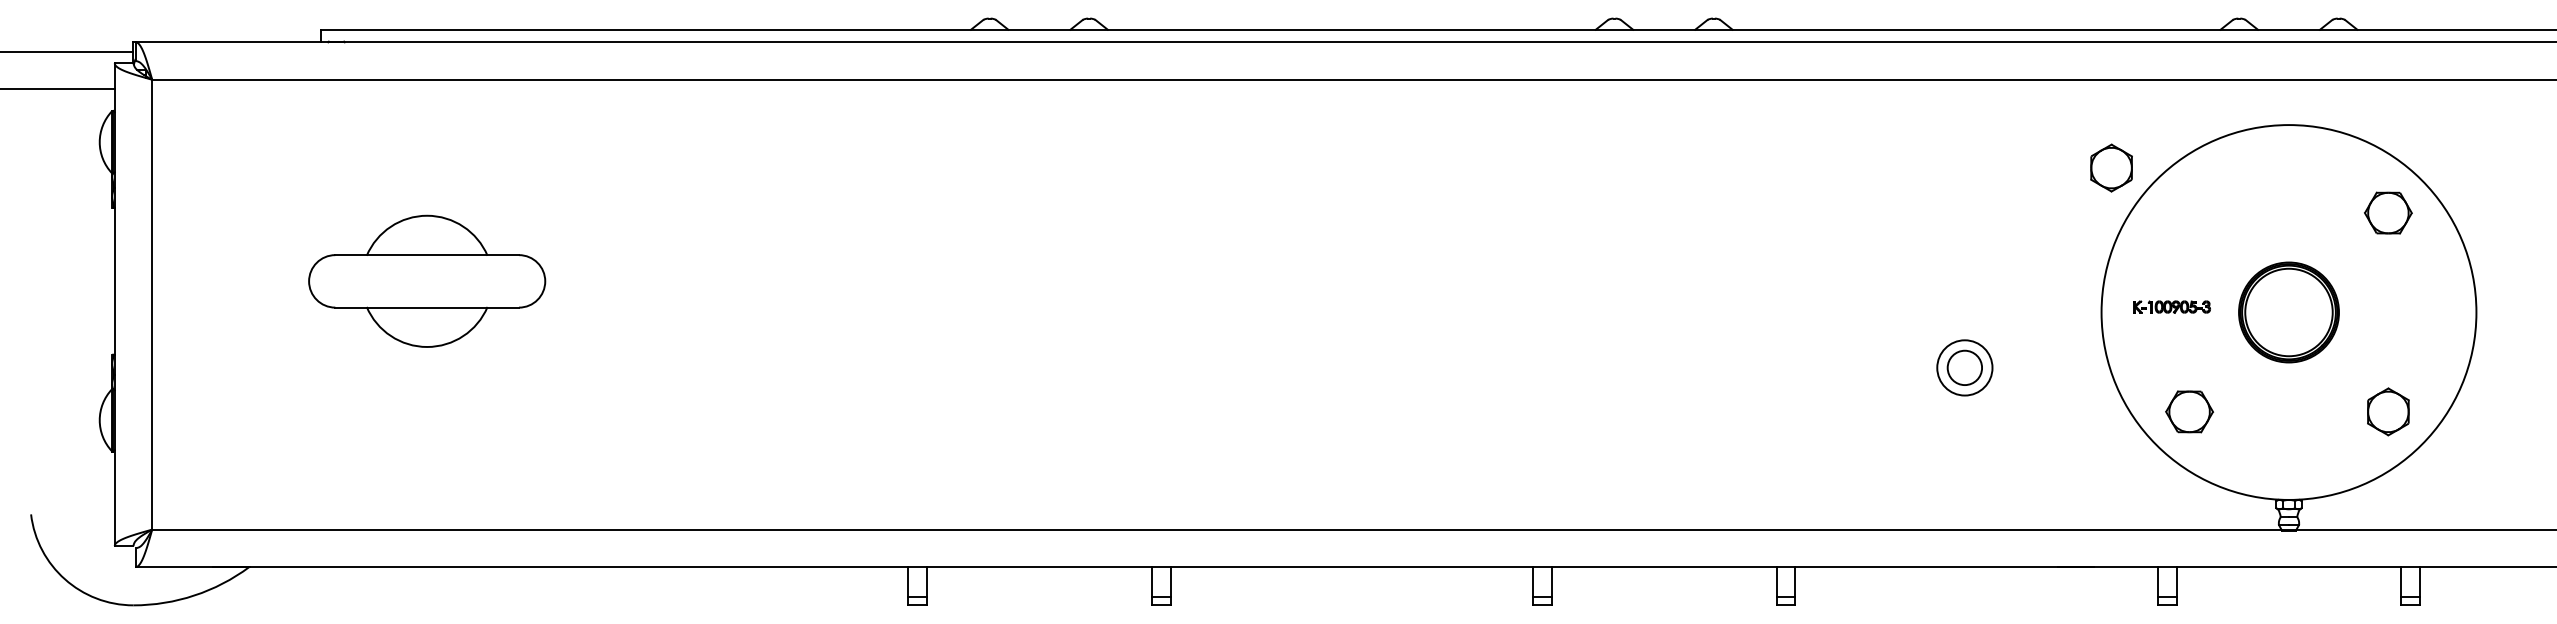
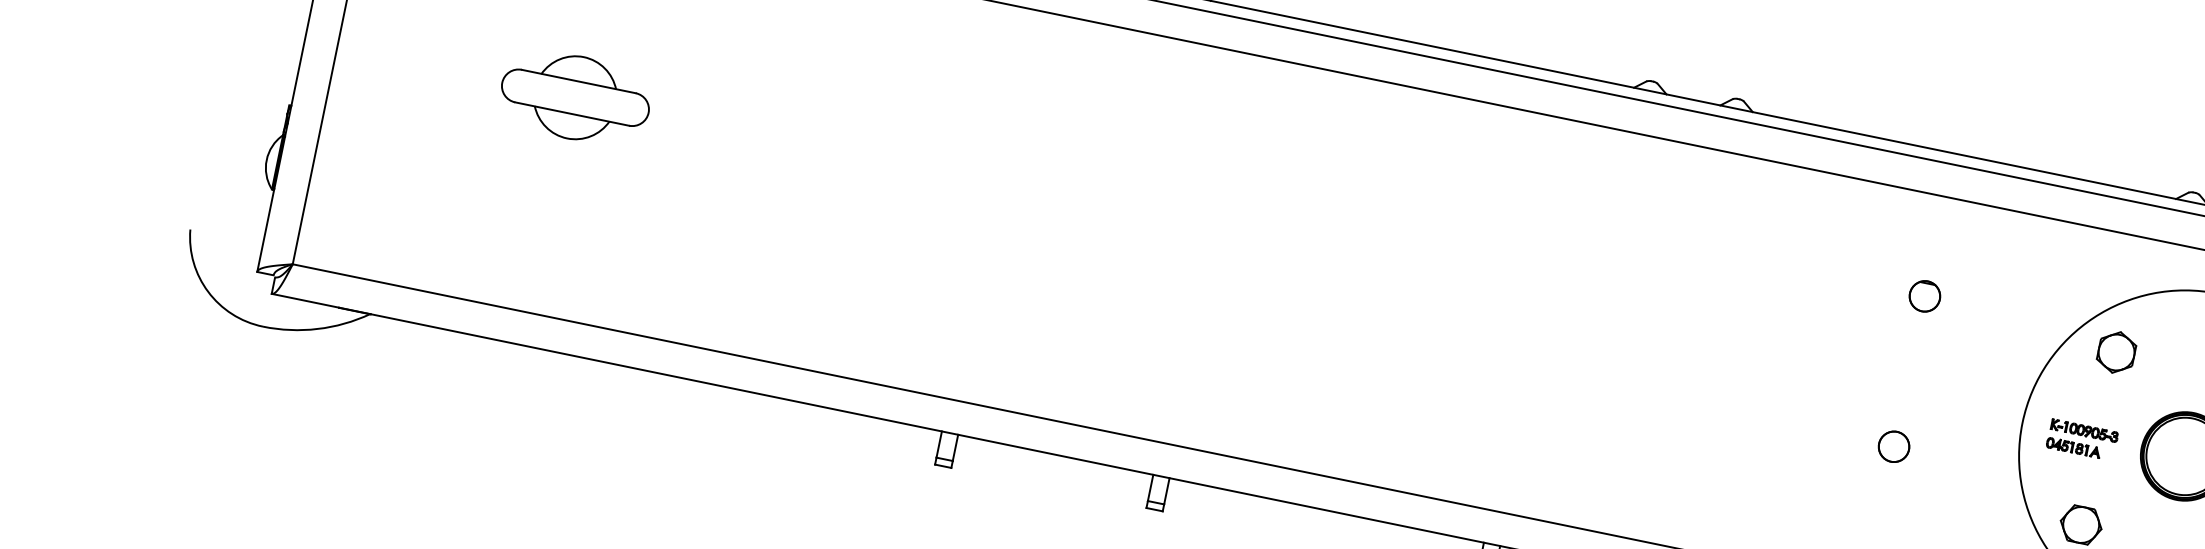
part: (2111, 167) -> (2116, 351), moved
part: (1964, 194) -> (1924, 296), added
part: (426, 280) -> (575, 97), size x0.71
part: (2163, 327) -> (2073, 447), added
circle: (1964, 367) -> (1893, 446), size x0.62

